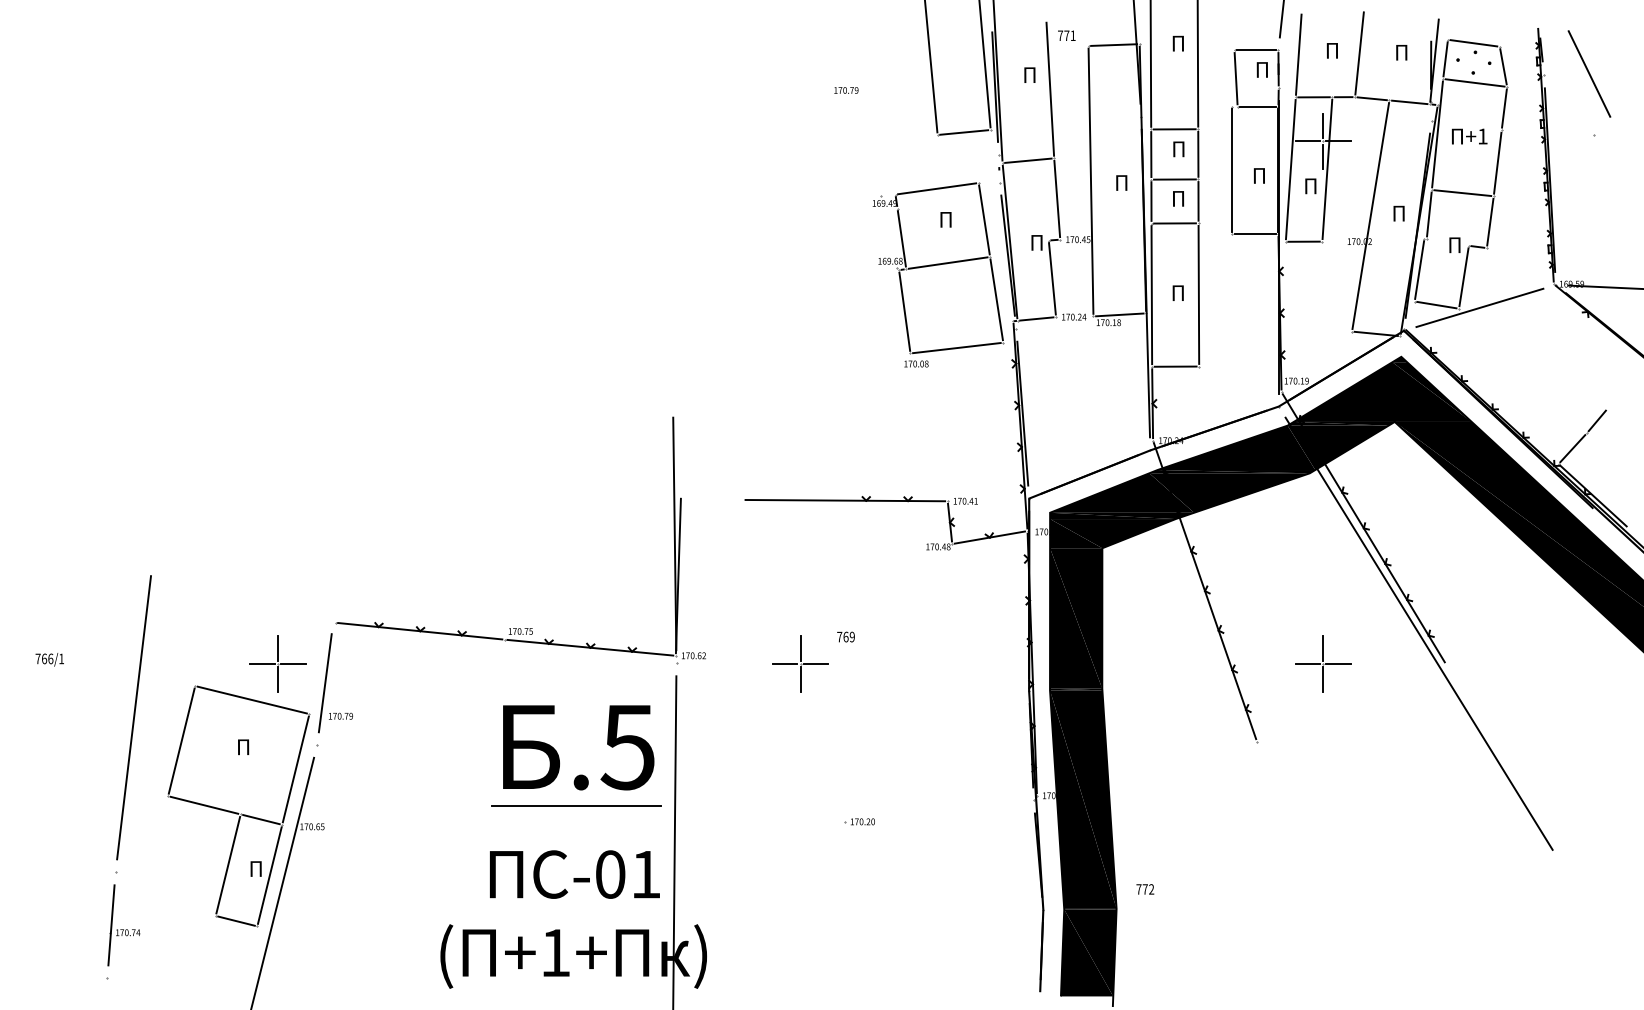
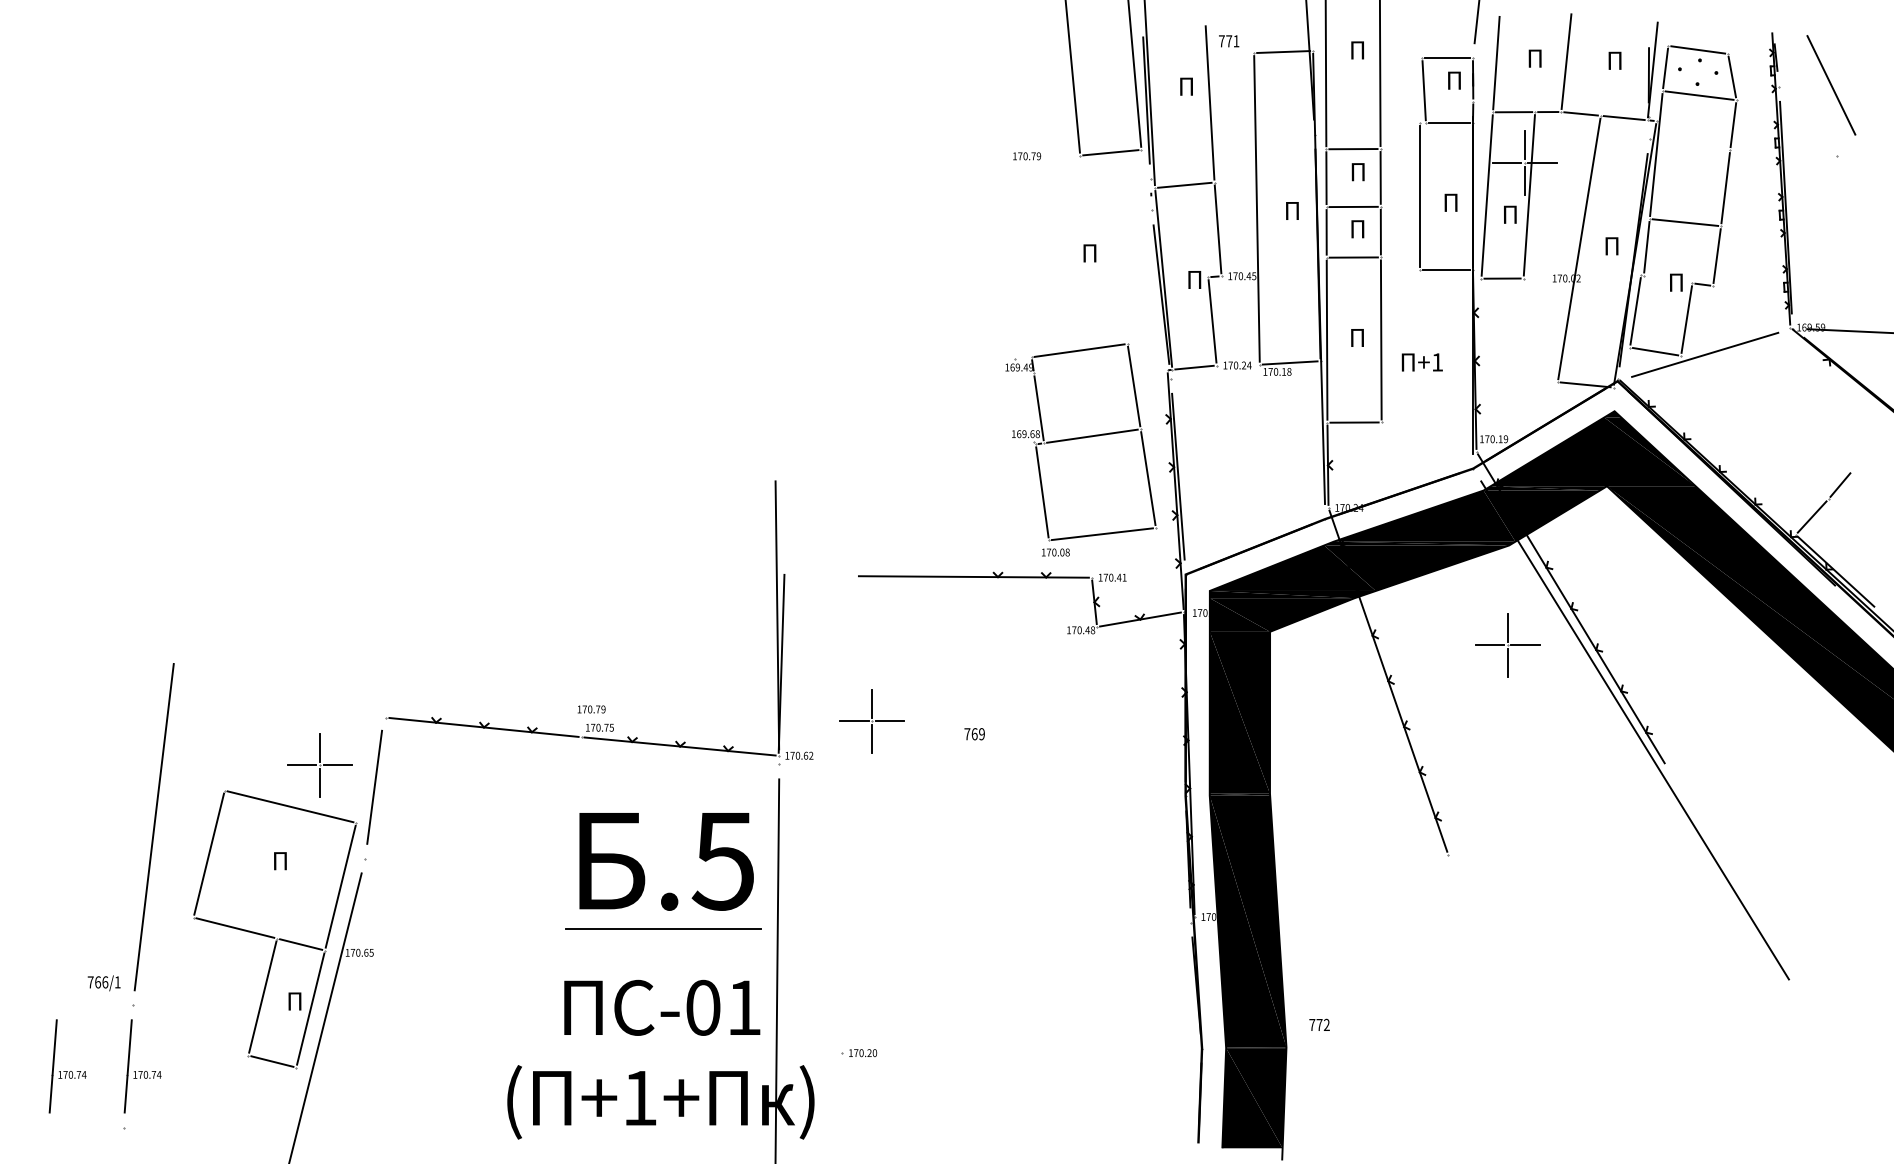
text: (846, 90) -> (1027, 156), moved
text: (1468, 136) -> (1421, 362), moved
part: (936, 265) -> (1078, 439), moved
text: (49, 659) -> (103, 983), moved
part: (799, 664) -> (871, 721), moved
part: (1323, 664) -> (1507, 645), moved
text: (340, 716) -> (591, 709), moved
part: (859, 822) -> (859, 1053), moved
part: (58, 925) -> (67, 1066), added

